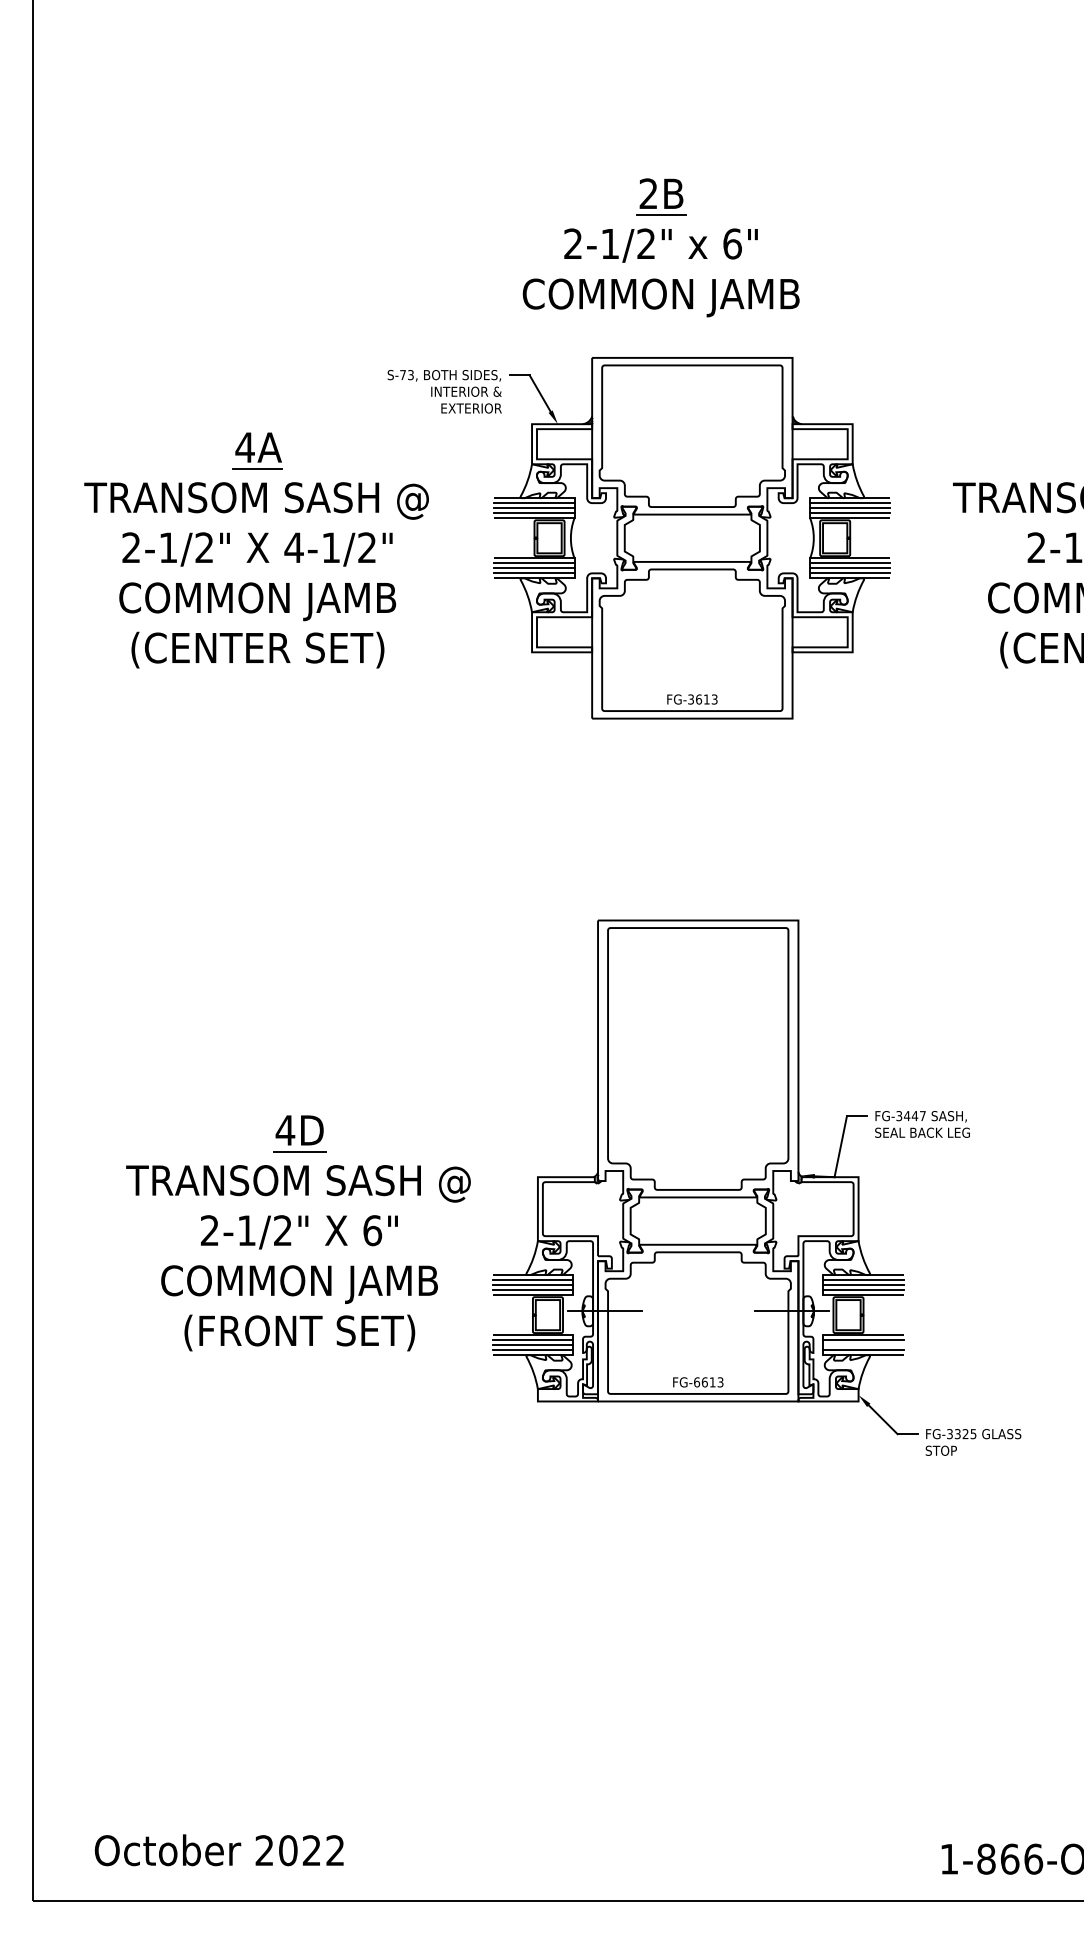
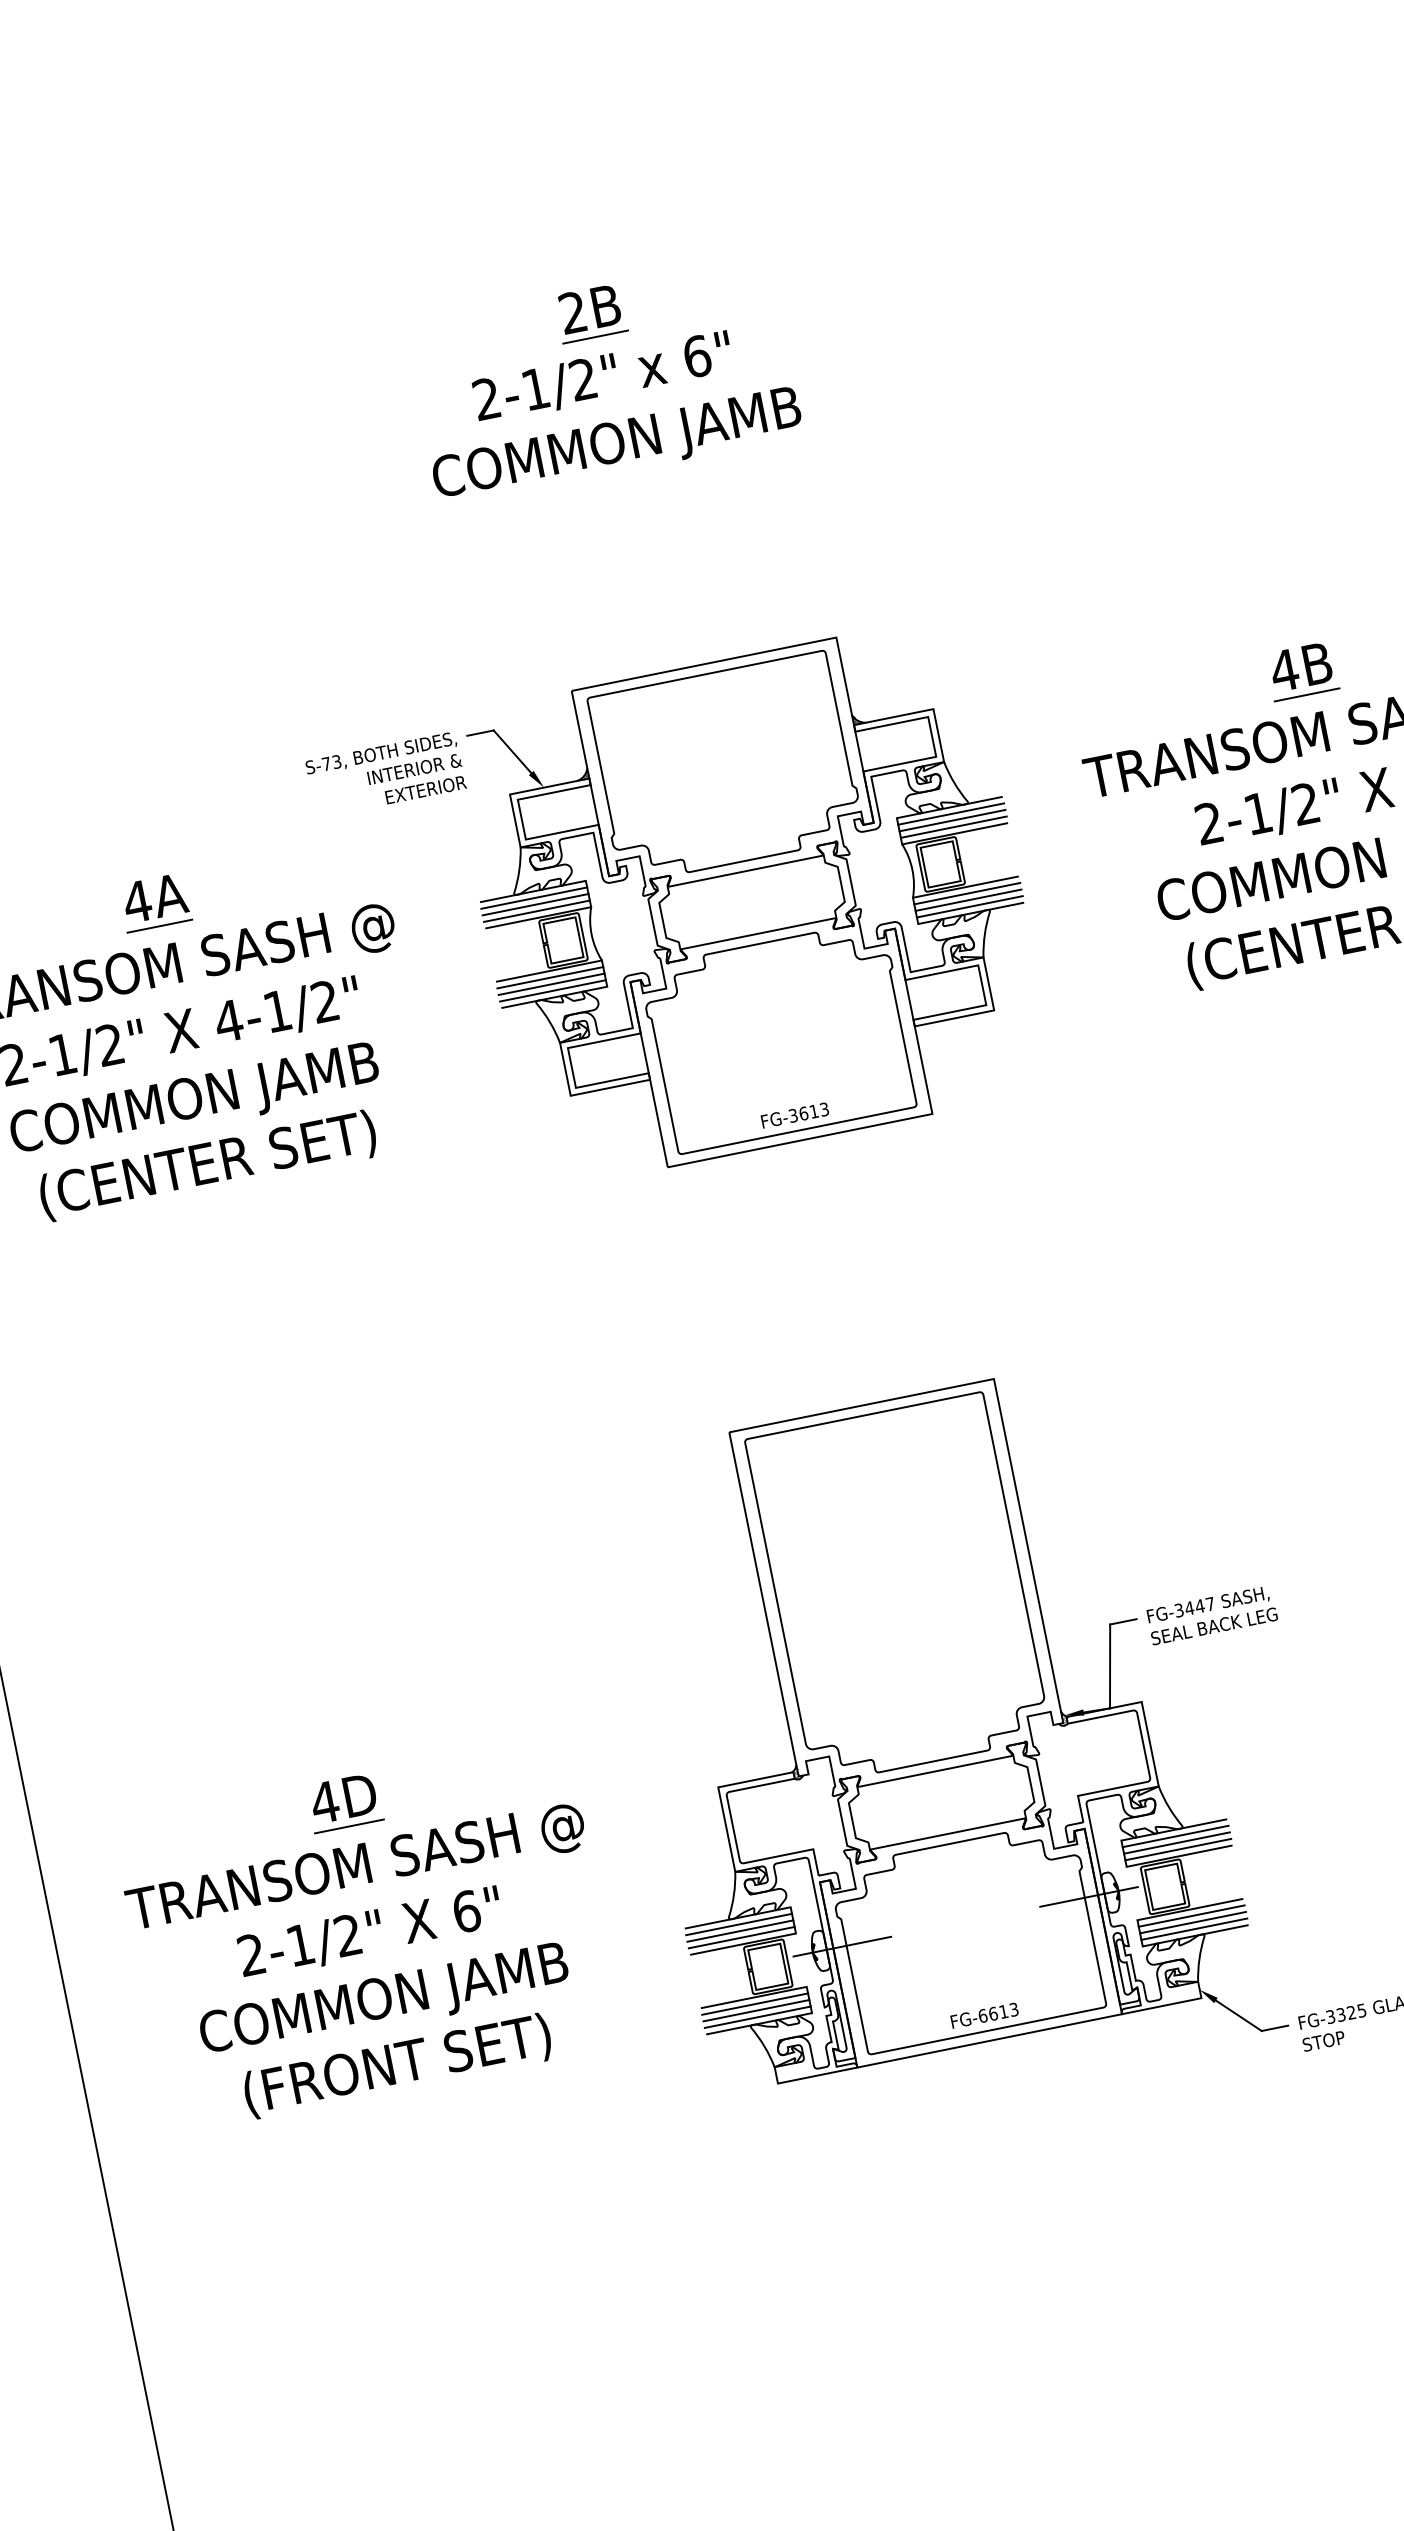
part: (662, 240) -> (603, 370), moved
part: (298, 1226) -> (367, 1925), moved
line: (863, 1345) -> (1193, 1922), added

